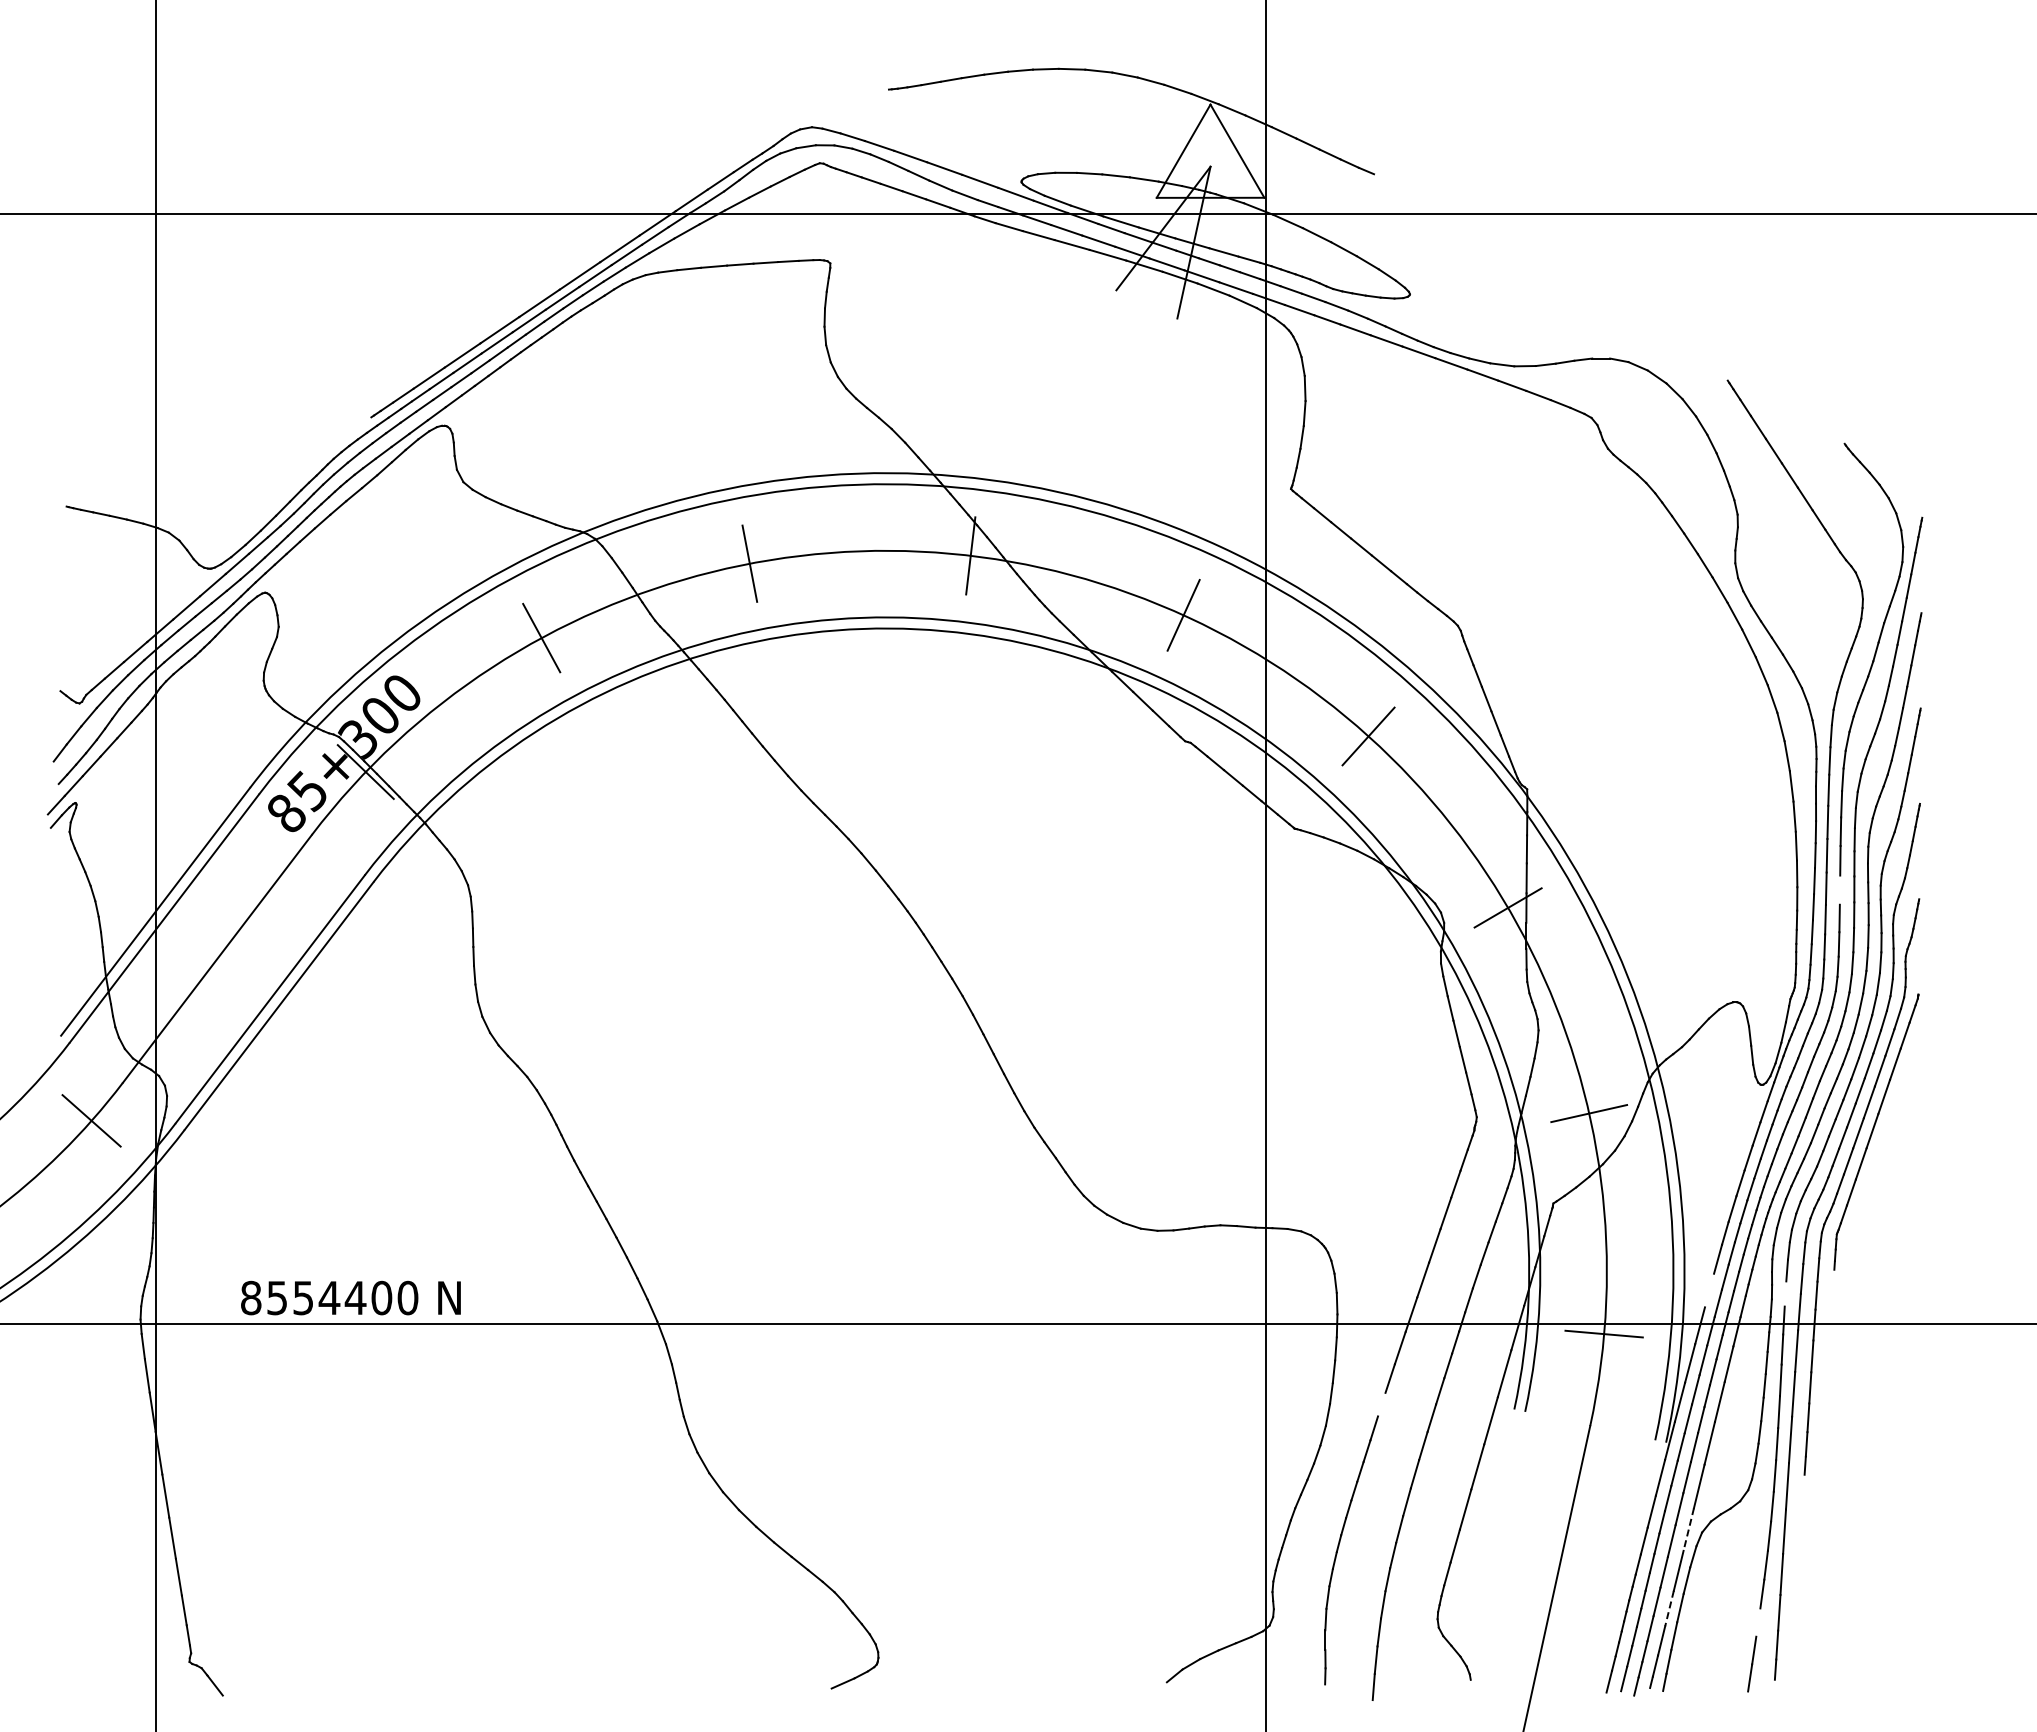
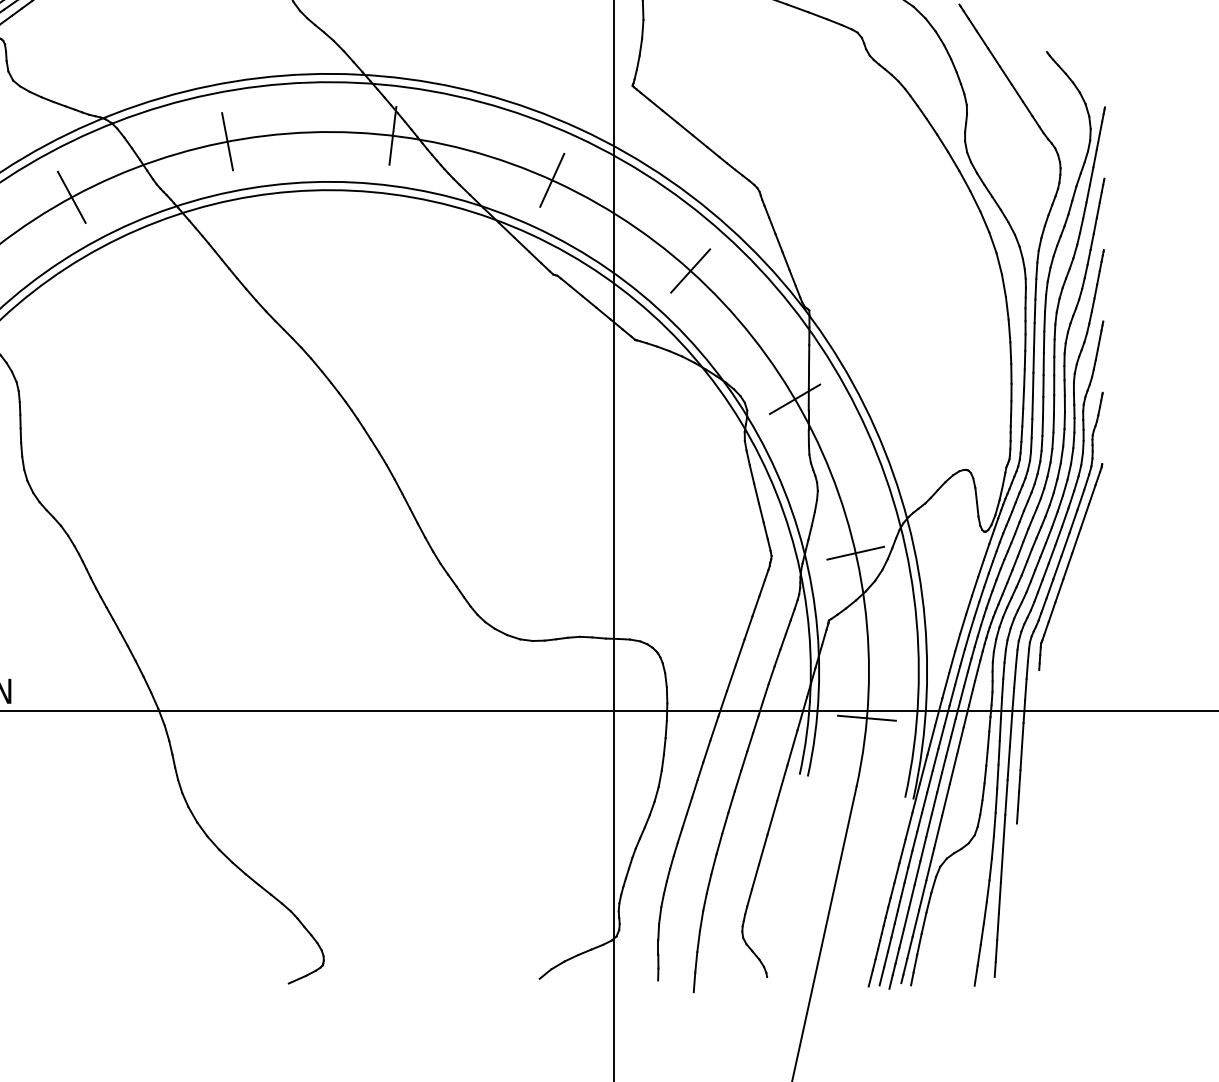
line: (1839, 889) -> (1043, 385), added
line: (1709, 1290) -> (945, 685), added
line: (1785, 1293) -> (1002, 687), added
line: (1381, 1404) -> (700, 770), added
line: (1688, 1529) -> (930, 864), dashed -> solid
line: (1669, 1609) -> (915, 924), dashed -> solid
line: (1758, 1622) -> (982, 934), added

